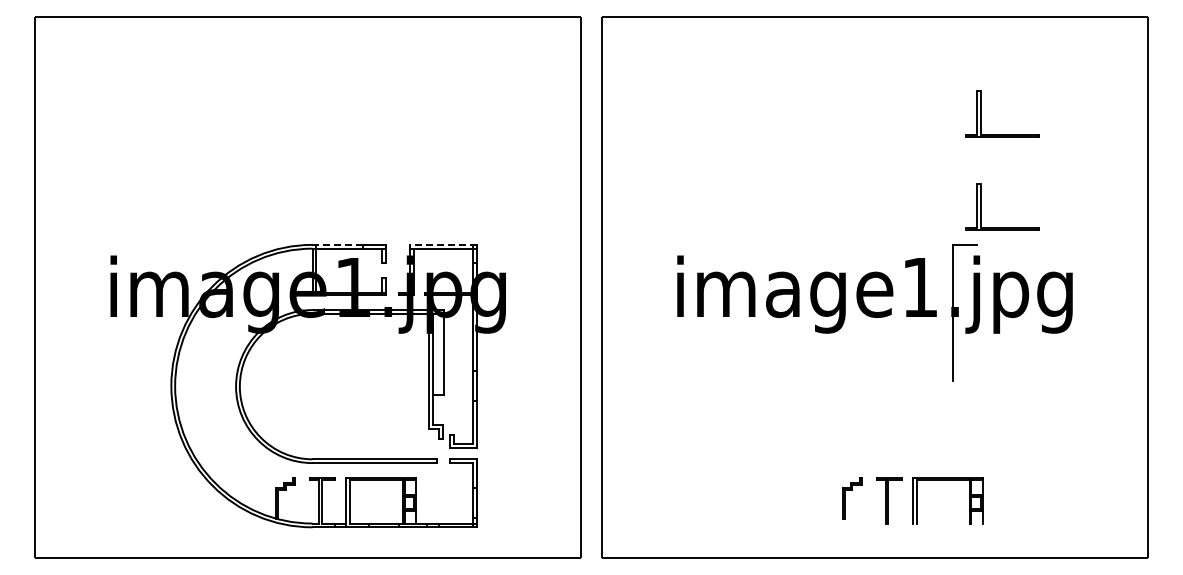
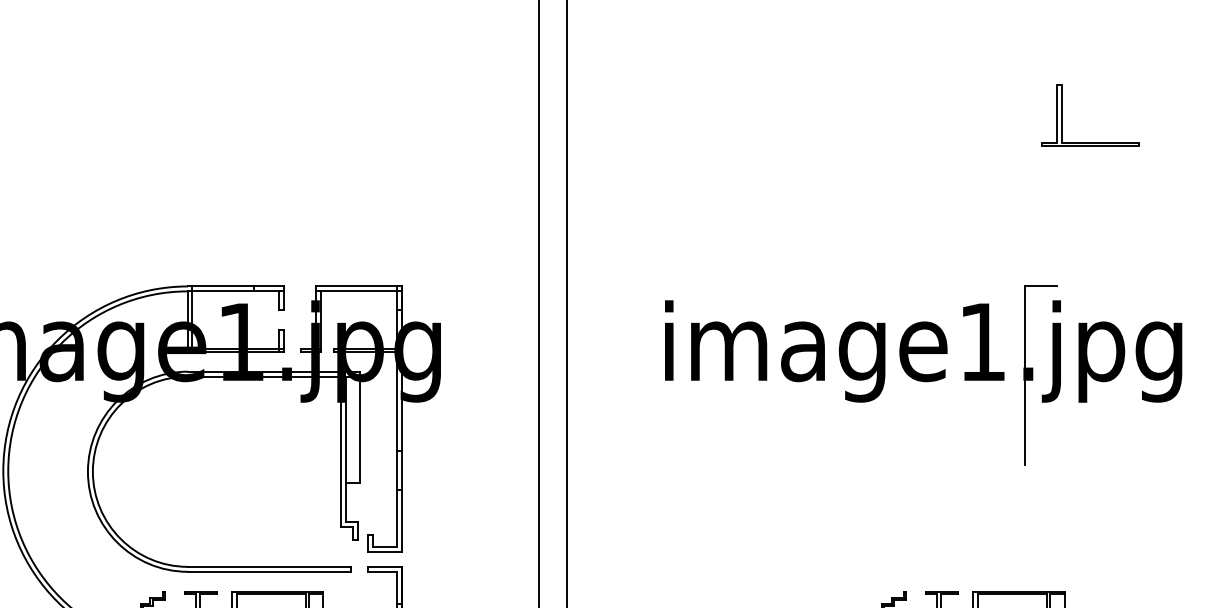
part: (981, 206) -> (1062, 236), removed
line: (339, 244) -> (223, 285), dashed -> solid
line: (442, 244) -> (357, 285), dashed -> solid

